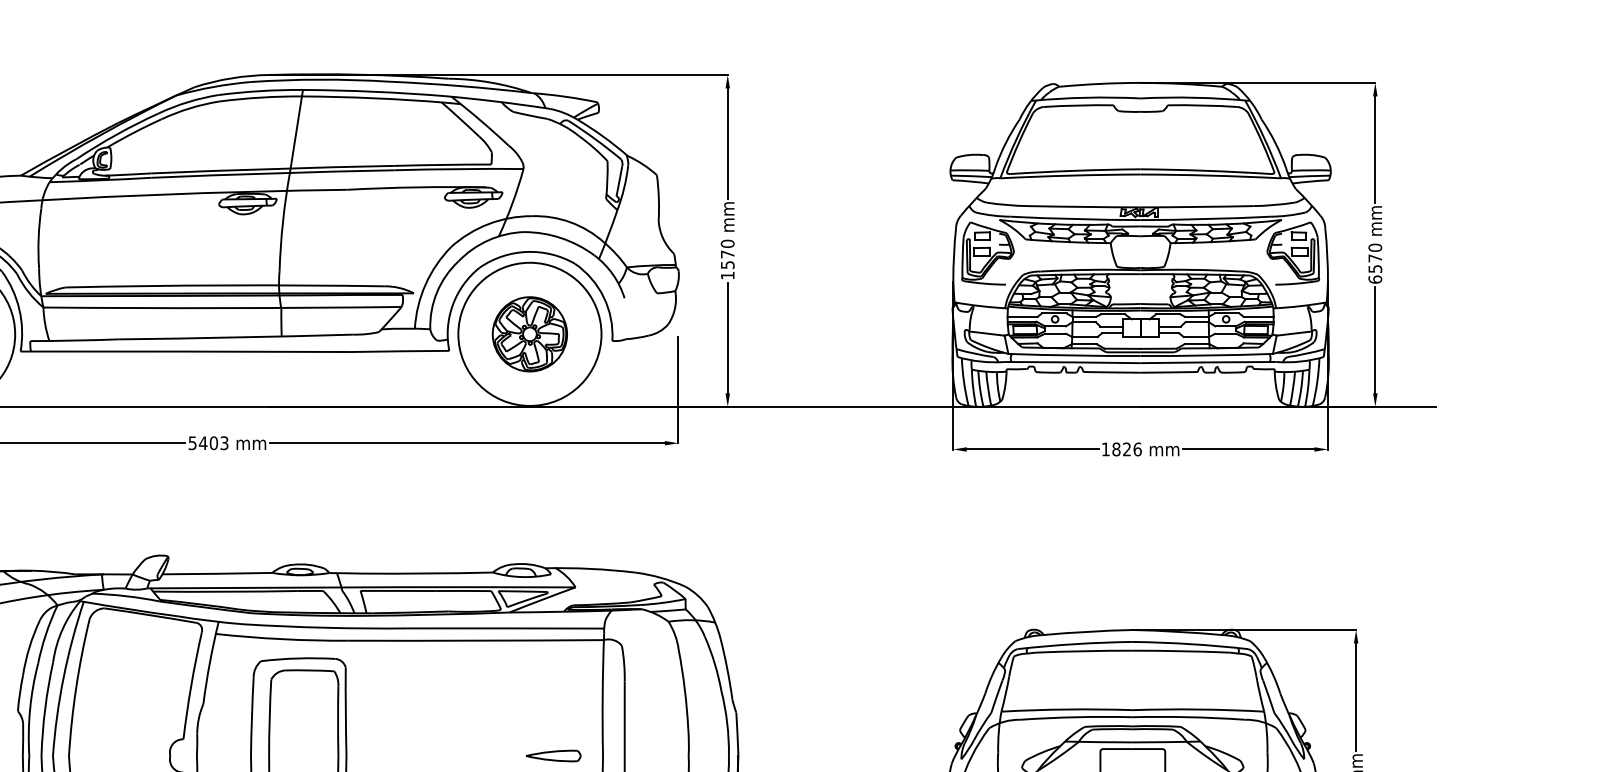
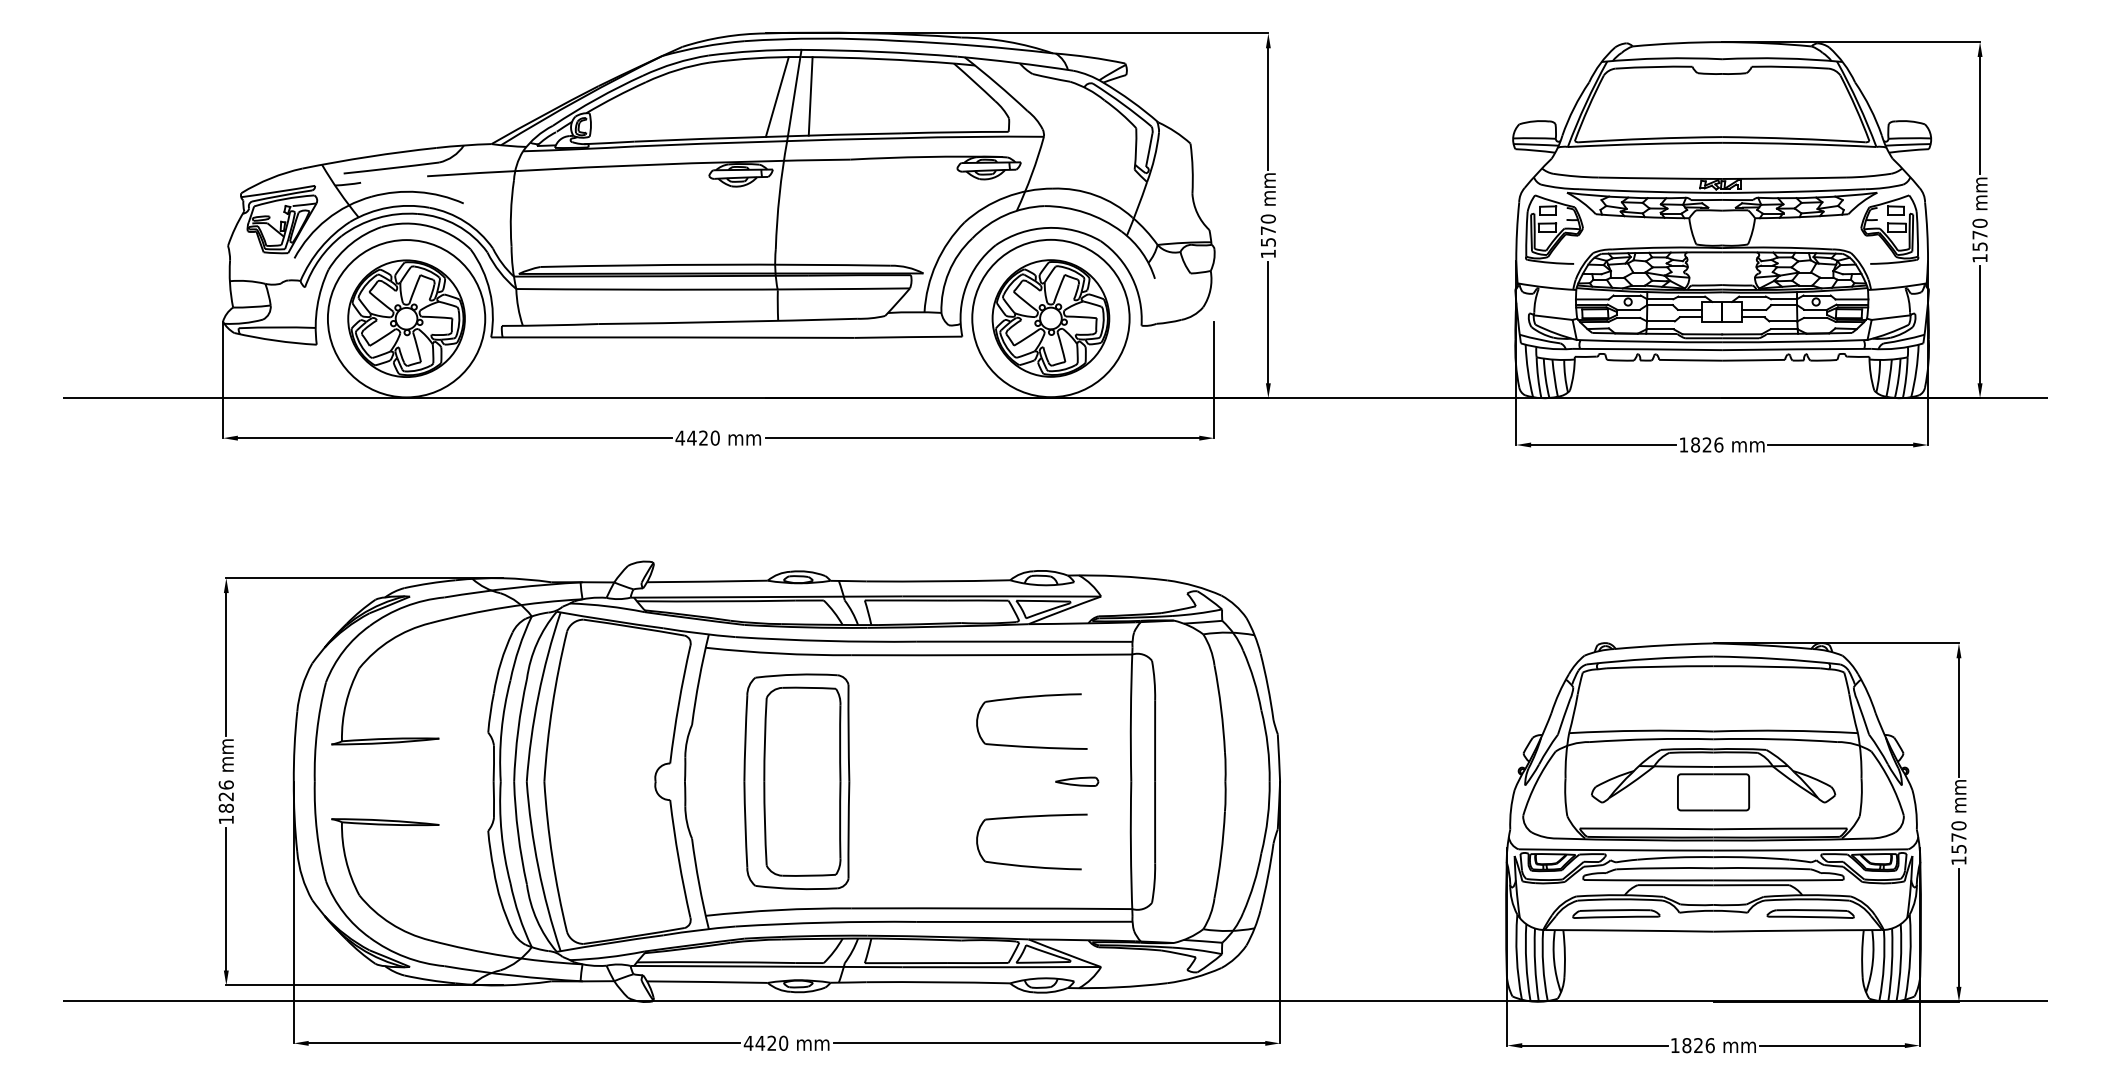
line: (280, 132) -> (776, 96), added
line: (311, 132) -> (810, 96), added
text: (1374, 278) -> (1979, 257), 6570 -> 1570
part: (529, 334) -> (1050, 318), size x1.43
text: (208, 442) -> (697, 437), 5403 -> 4420
part: (506, 680) -> (1025, 698), added
part: (554, 755) -> (1077, 781), size x0.71

